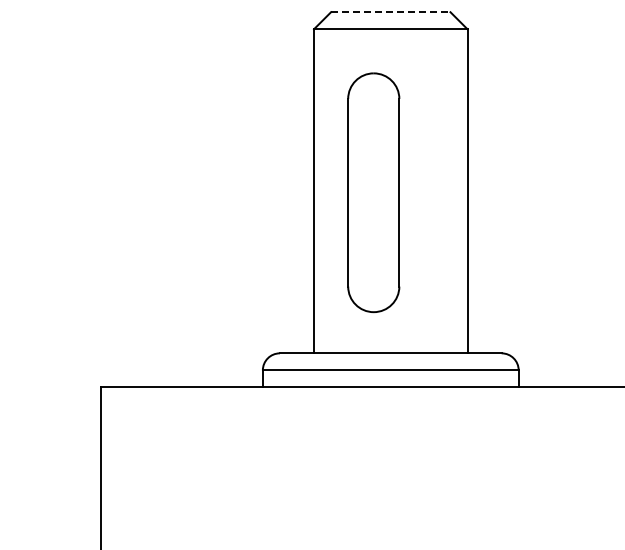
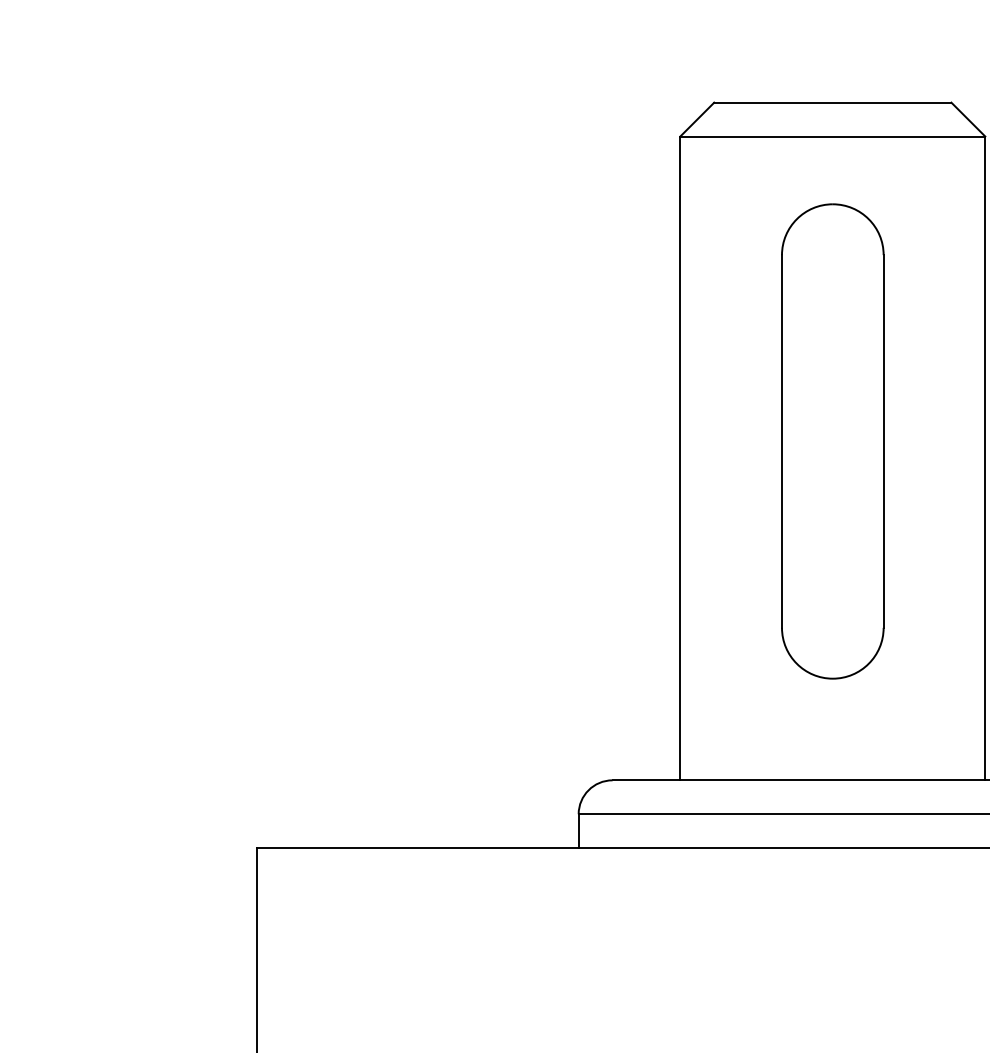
line: (390, 12) -> (832, 103), dashed -> solid
part: (373, 192) -> (832, 440), moved

